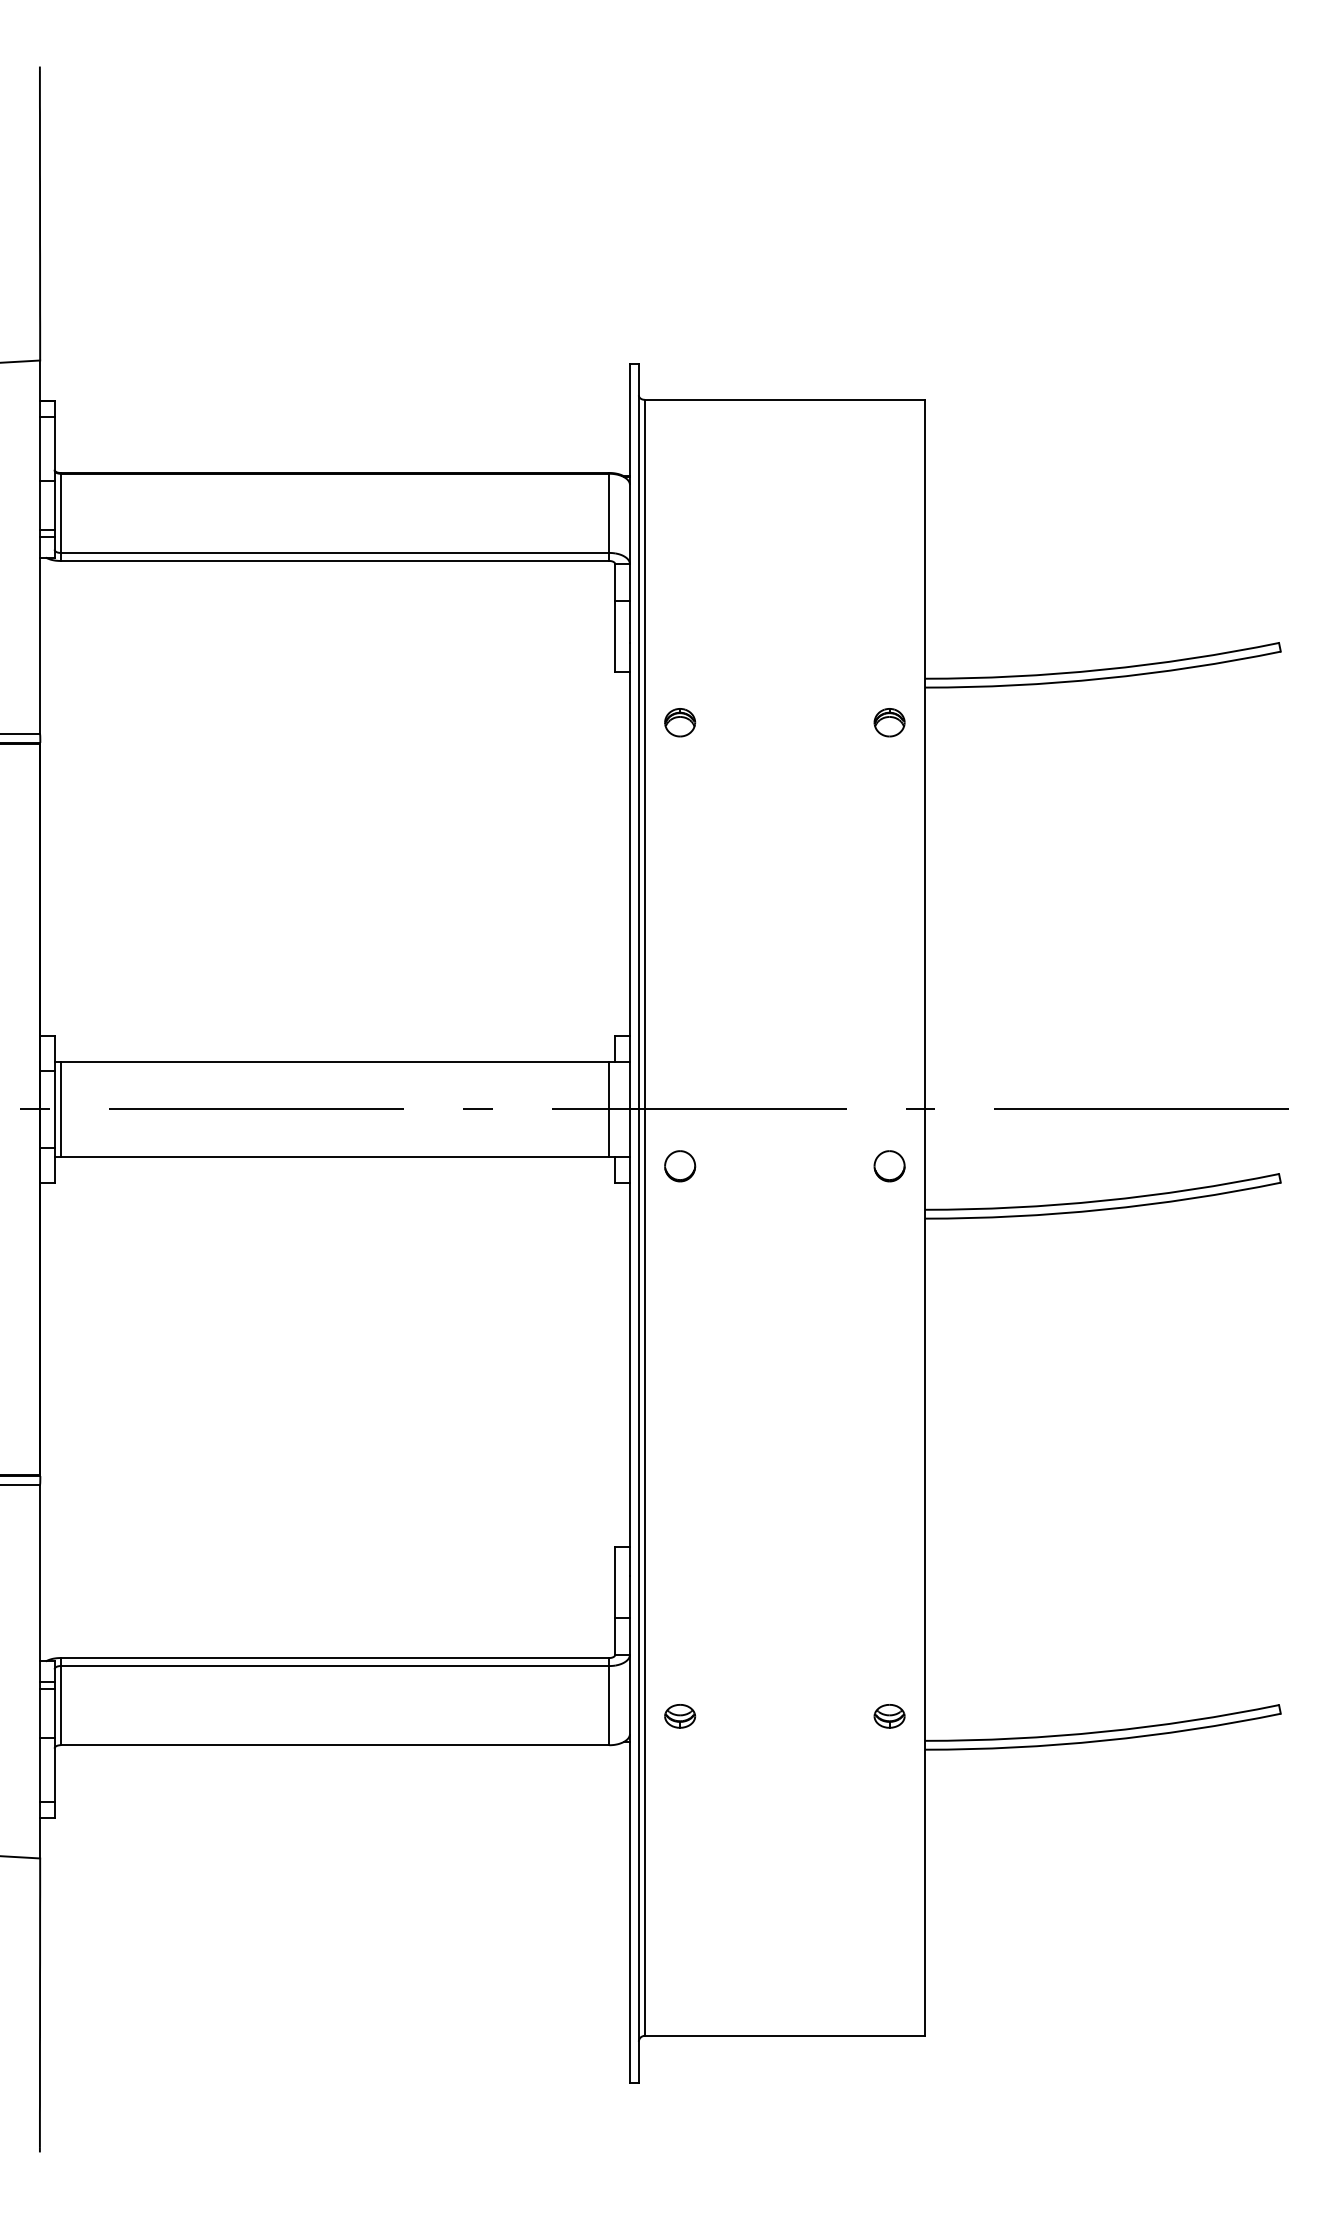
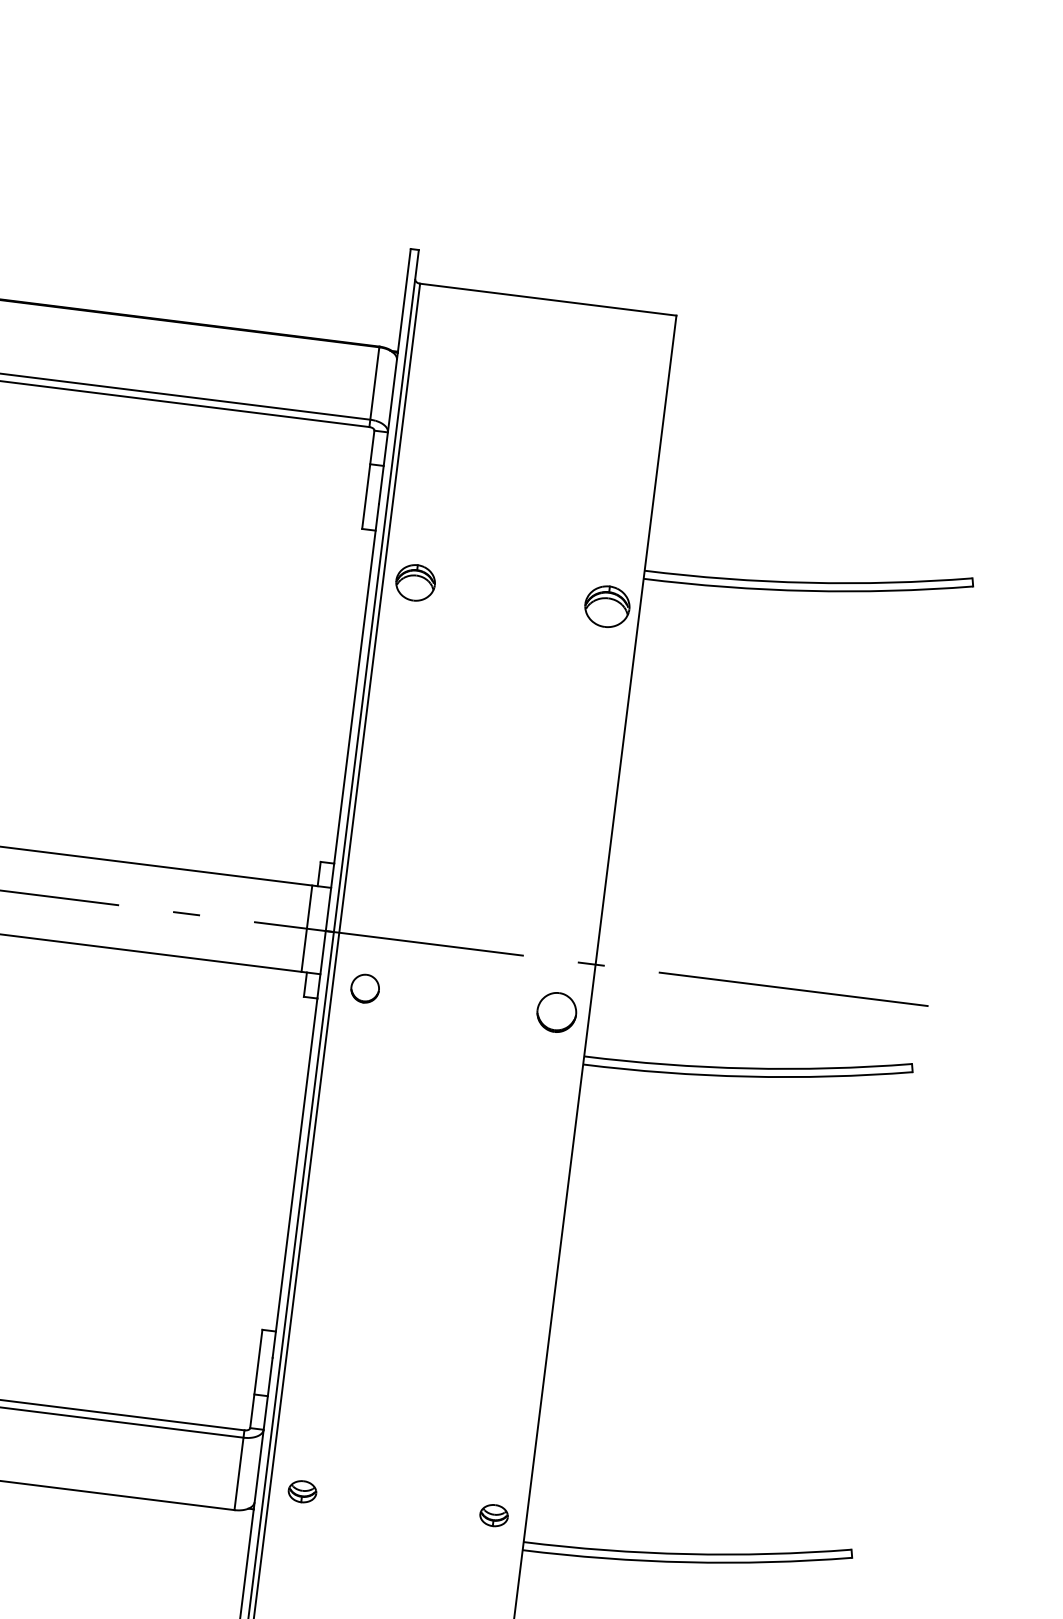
part: (680, 722) -> (416, 582), size x1.4
part: (889, 722) -> (607, 606), size x1.6
part: (889, 1166) -> (556, 1012), size x1.4

